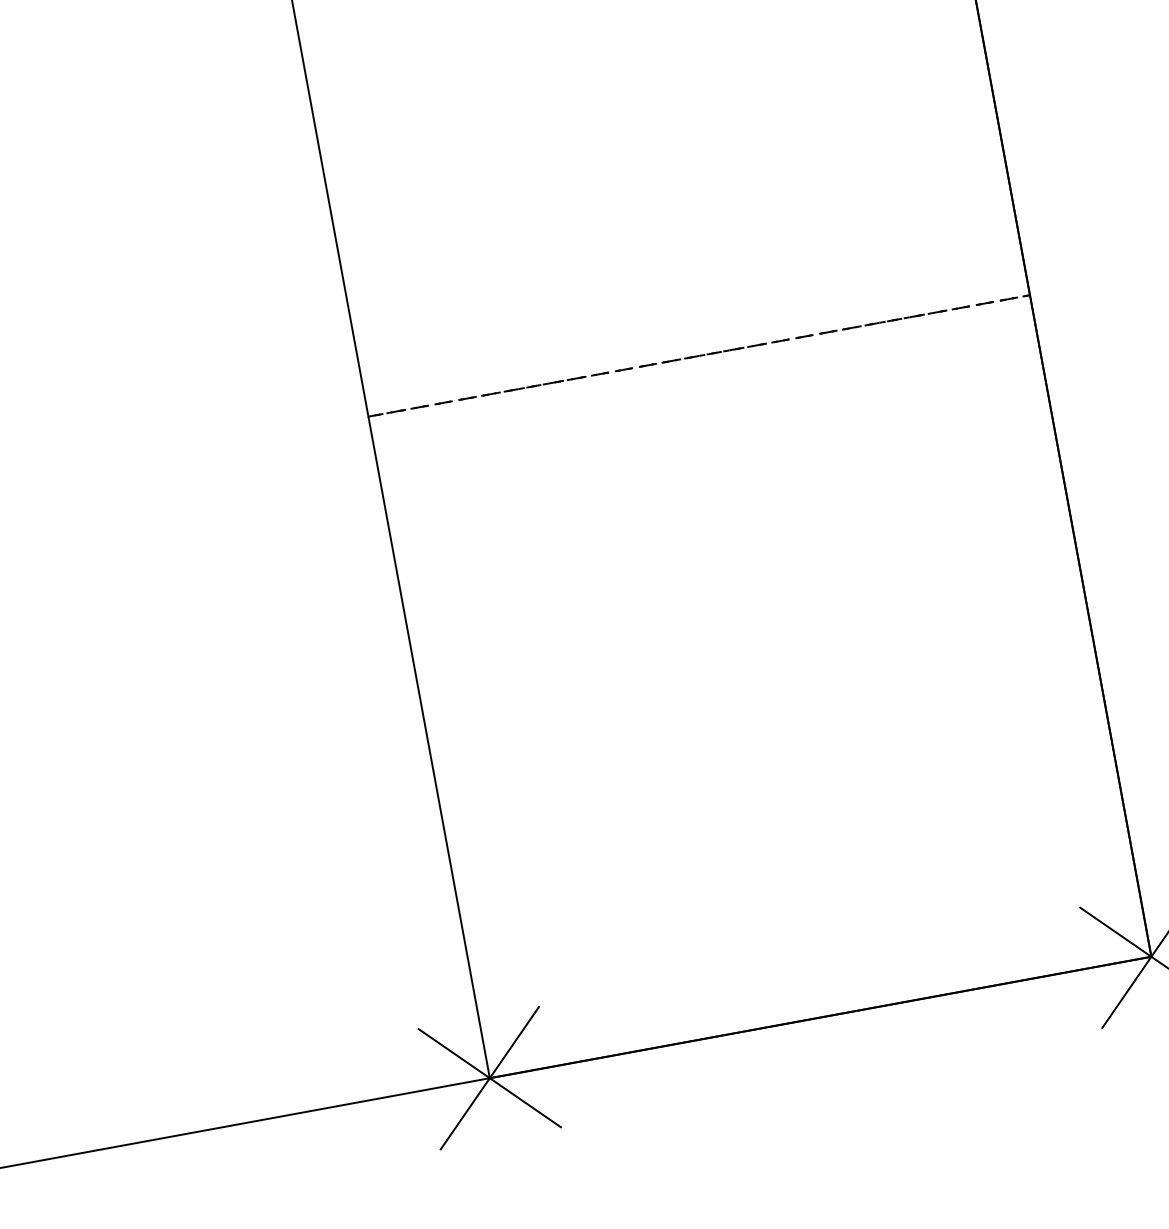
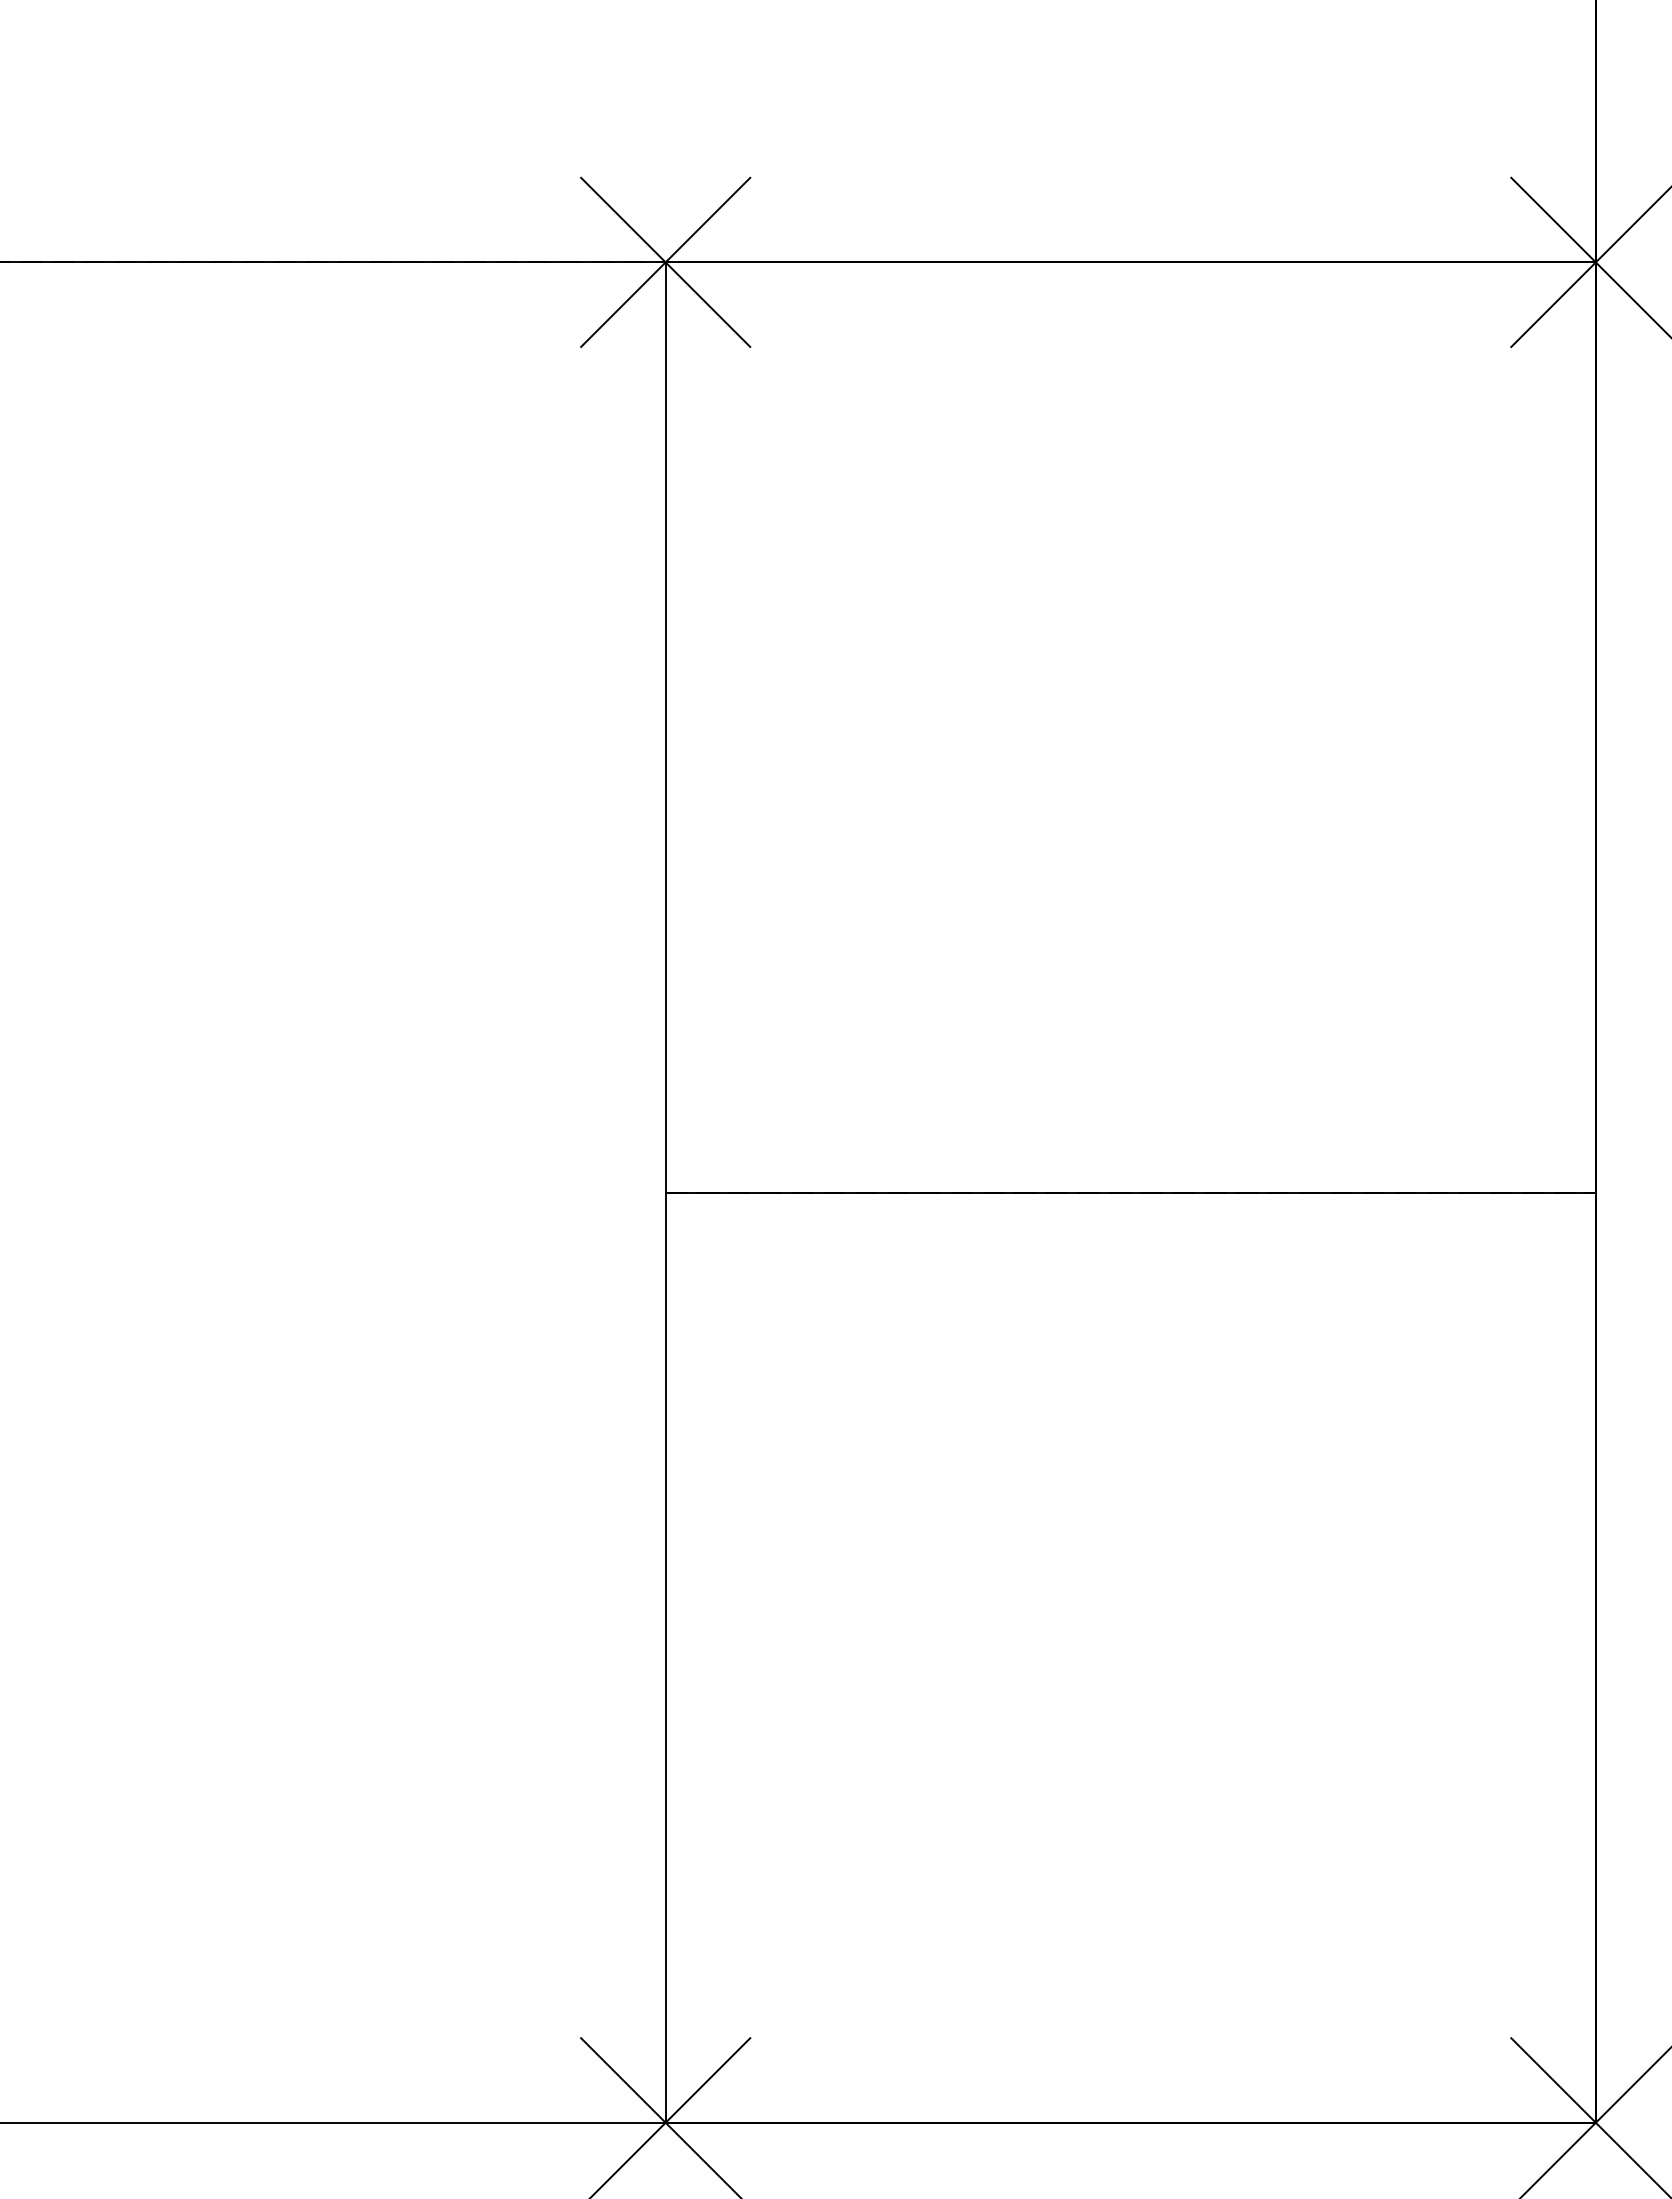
line: (699, 355) -> (1130, 1192), dashed -> solid

